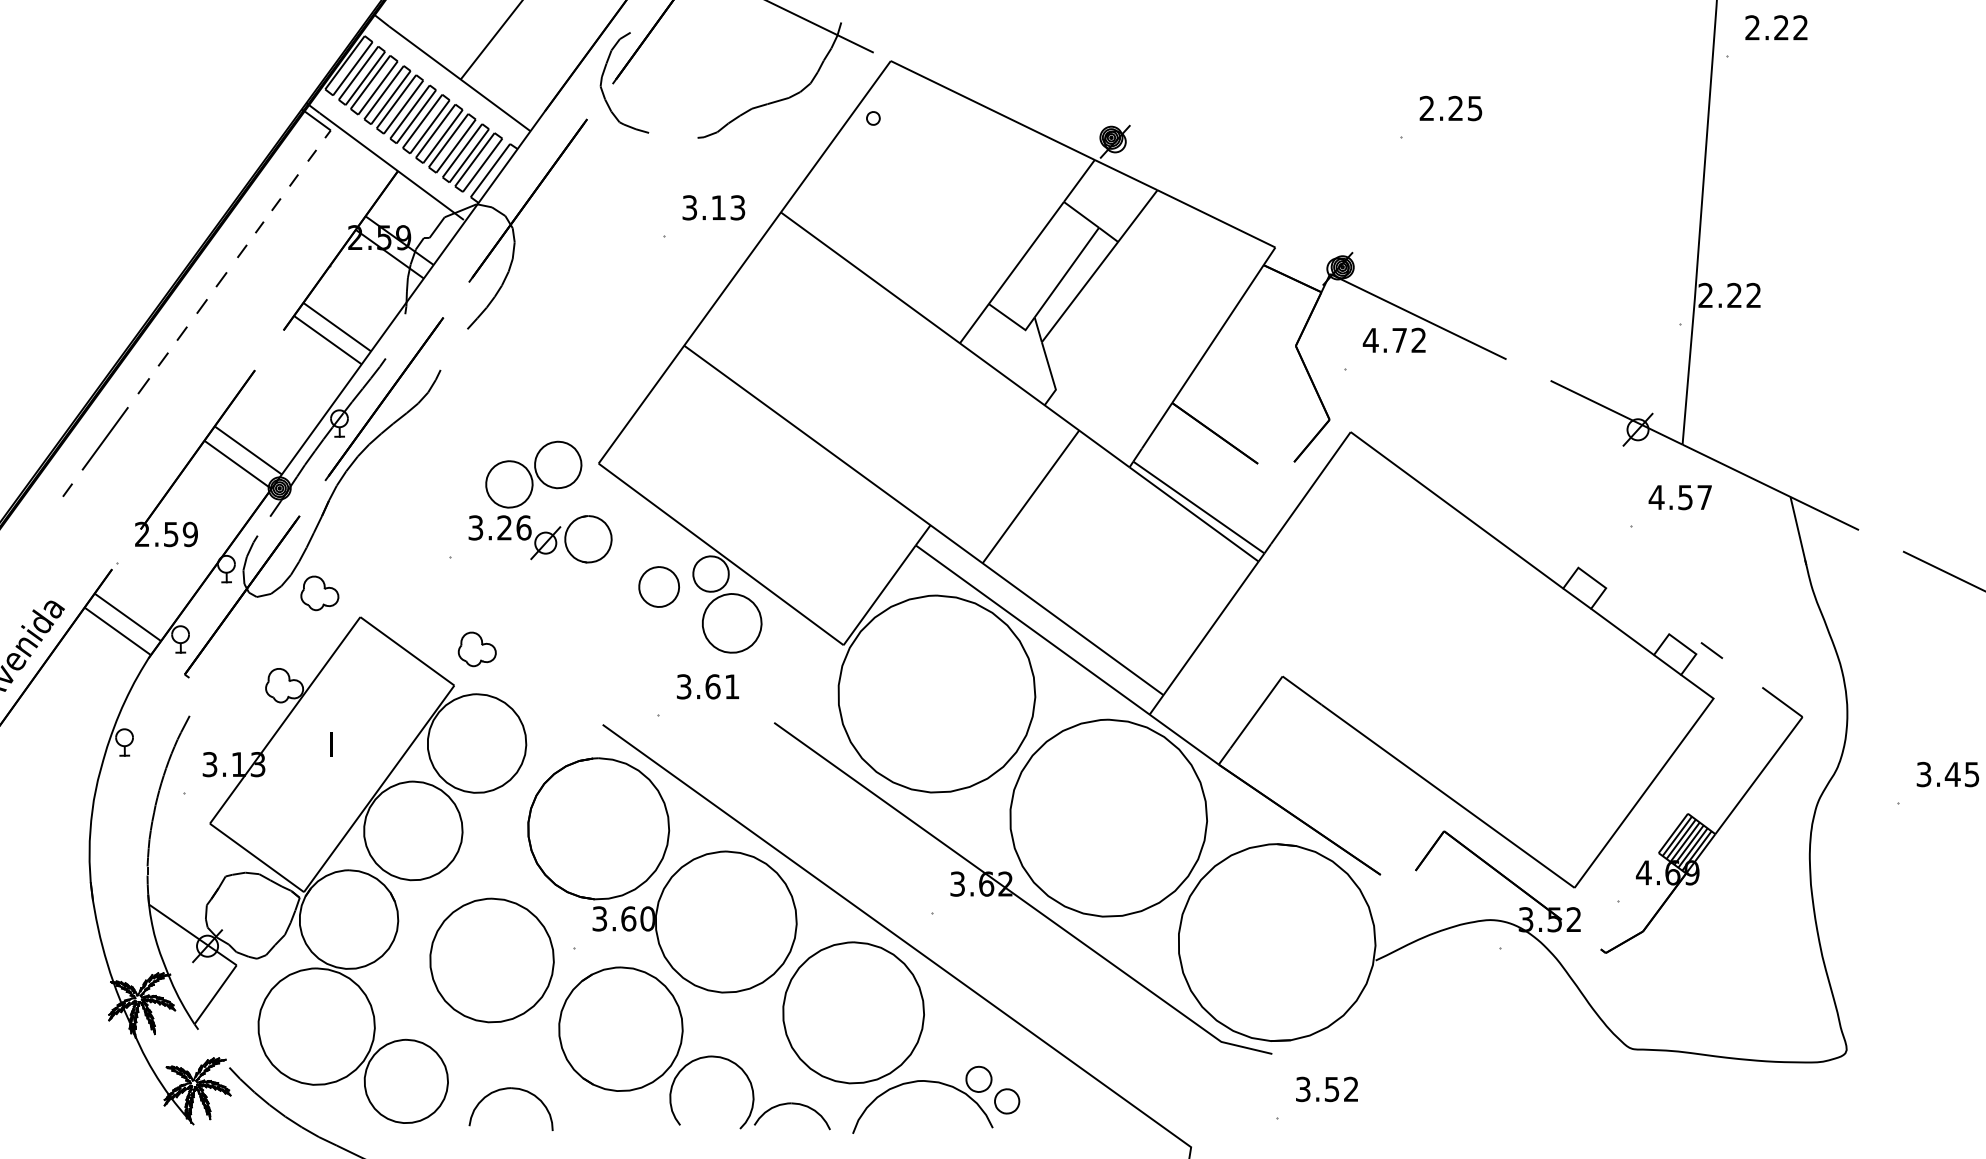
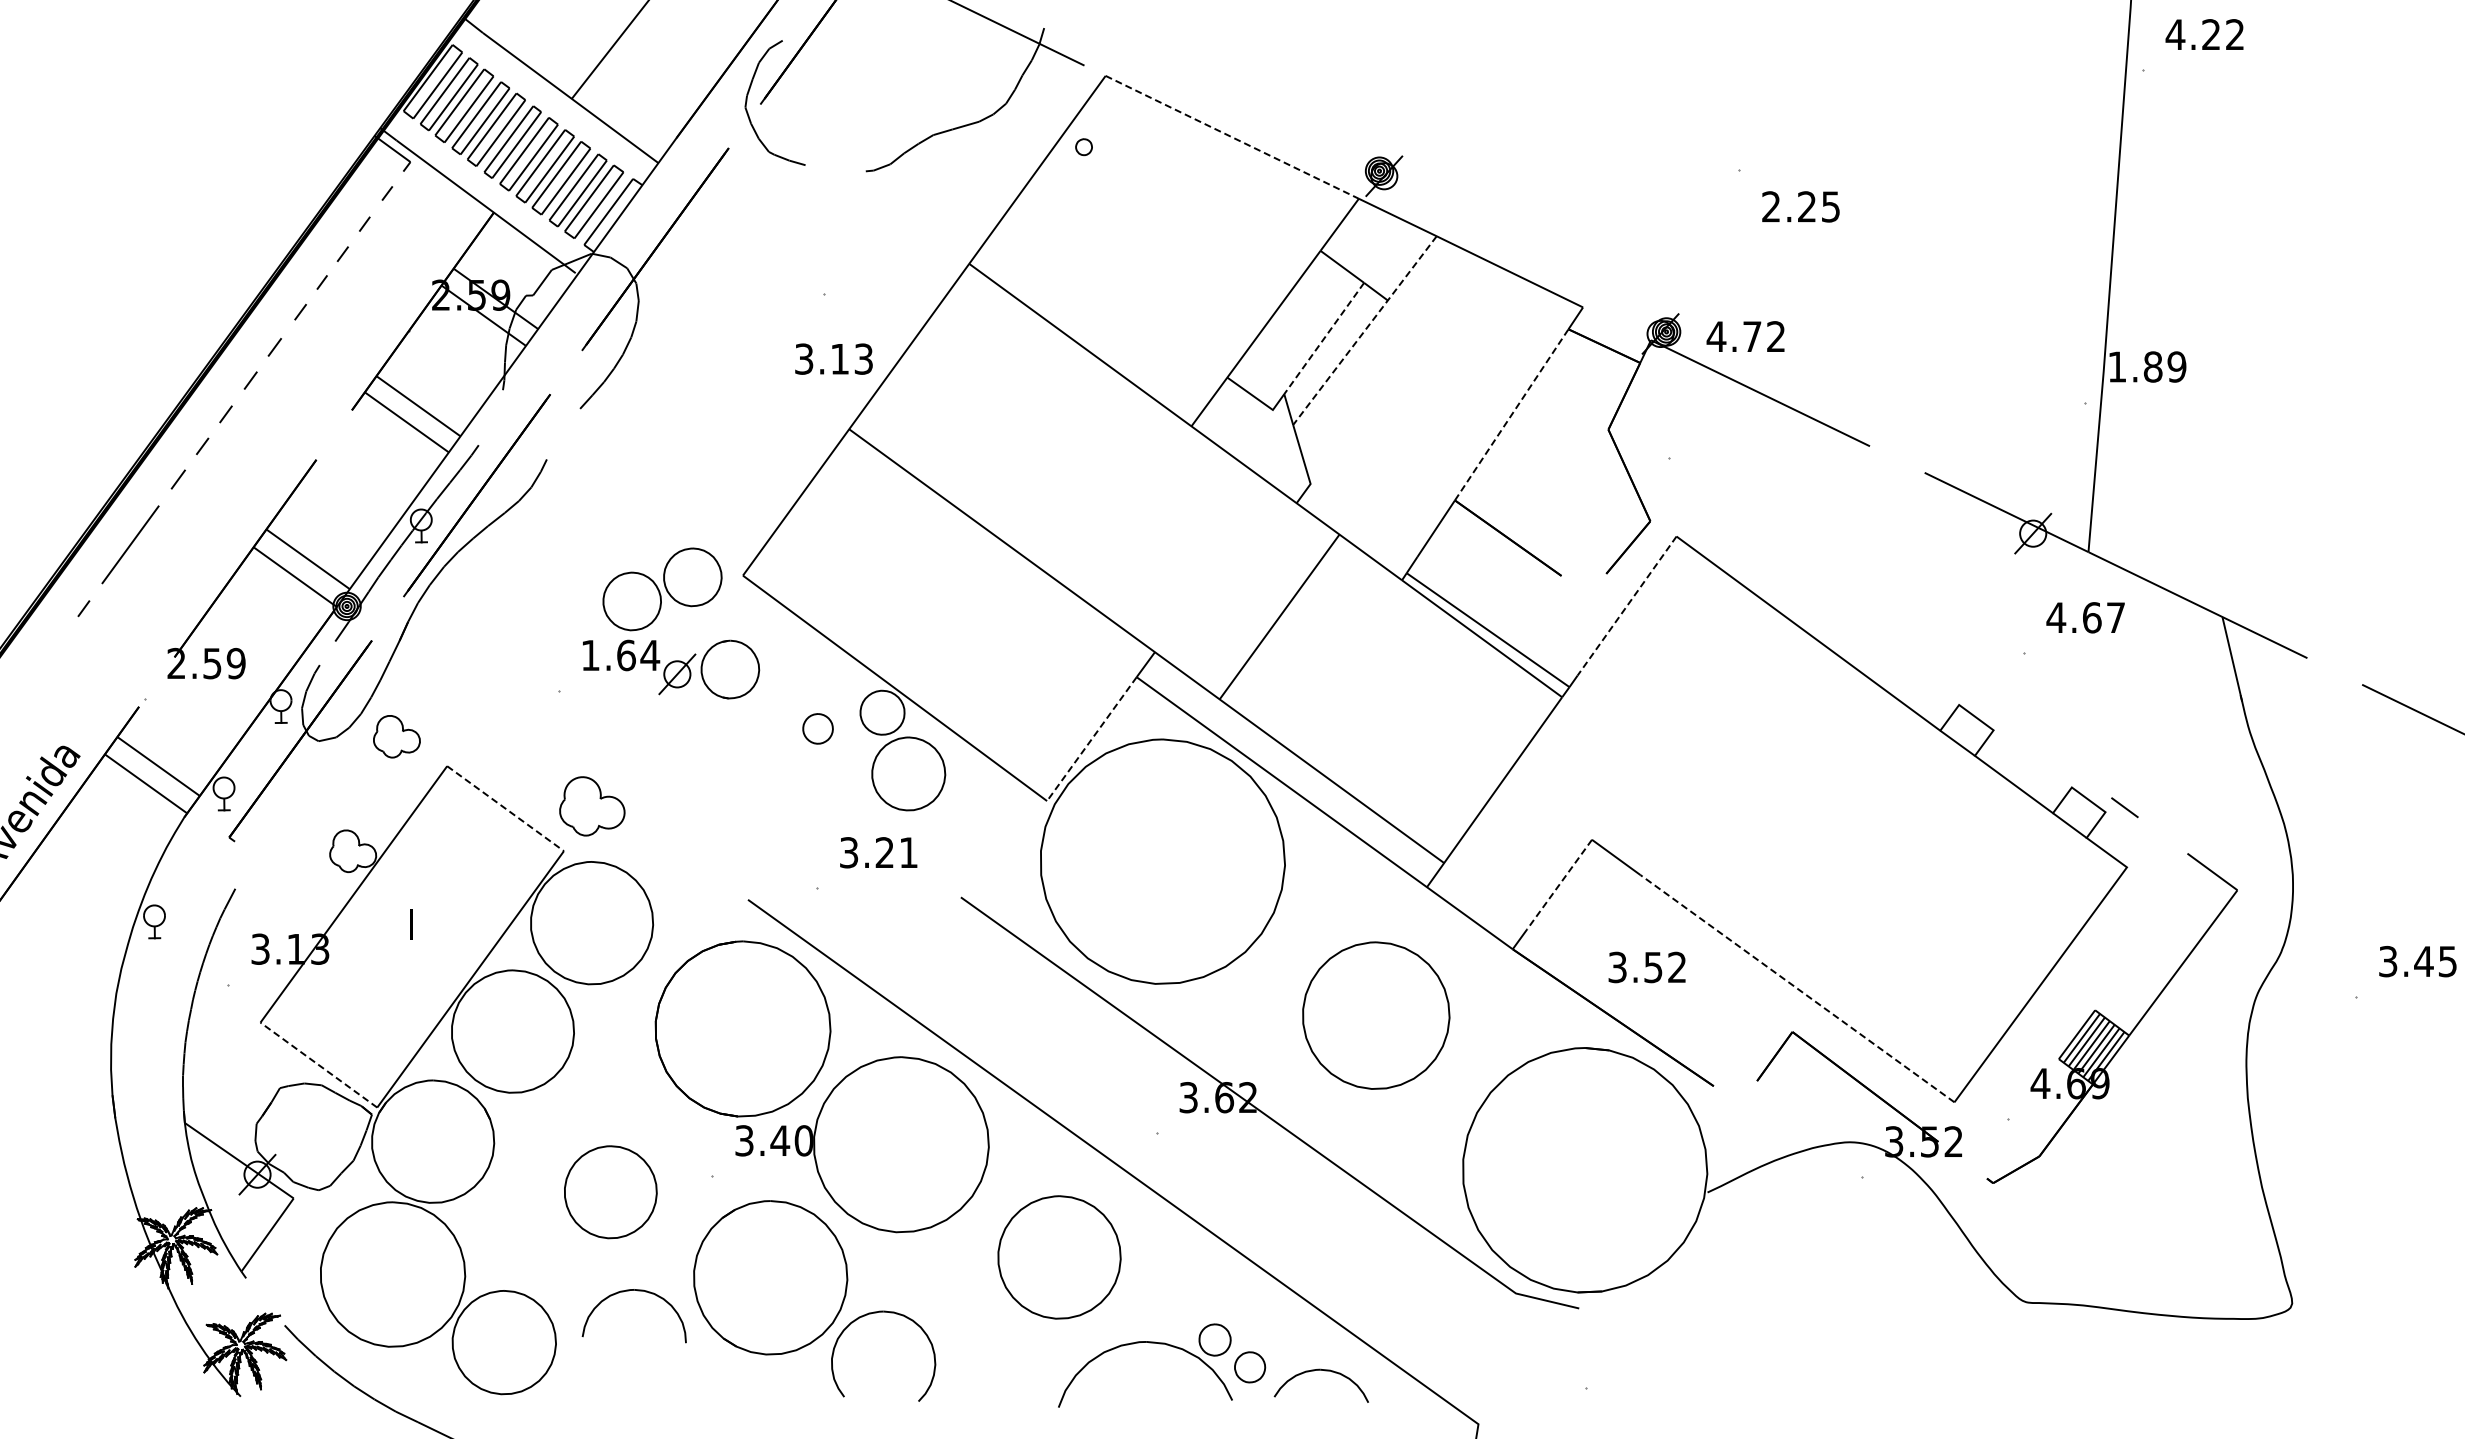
text: (1752, 27) -> (2175, 34), 2.22 -> 4.22
text: (1450, 108) -> (1800, 206), moved
line: (993, 110) -> (1232, 137), solid -> dashed
text: (713, 207) -> (833, 358), moved
line: (1099, 266) -> (1364, 330), solid -> dashed
line: (1066, 272) -> (1323, 338), solid -> dashed
text: (1730, 295) -> (2147, 366), 2.22 -> 1.89
line: (1217, 333) -> (1511, 414), solid -> dashed
text: (1394, 340) -> (1745, 336), moved
line: (1310, 488) -> (1626, 606), solid -> dashed
text: (1685, 497) -> (2092, 617), 4.57 -> 4.67
text: (499, 527) -> (620, 655), 3.26 -> 1.64
part: (658, 586) -> (817, 728), size x0.6
line: (879, 595) -> (1091, 739), solid -> dashed
part: (477, 648) -> (592, 805), size x1.4
line: (408, 651) -> (506, 808), solid -> dashed
text: (712, 686) -> (884, 852), 3.61 -> 3.21
line: (1256, 713) -> (1559, 885), solid -> dashed
line: (1448, 796) -> (1797, 988), solid -> dashed
part: (1109, 817) -> (1376, 1015), size x0.6
line: (256, 857) -> (318, 1064), solid -> dashed
text: (628, 918) -> (780, 1140), 3.60 -> 3.40
part: (491, 959) -> (610, 1191), size x0.6
part: (853, 1012) -> (1059, 1257), size x0.7
part: (507, 1089) -> (629, 1291), moved
text: (1326, 1089) -> (1646, 967), moved
part: (795, 1104) -> (1325, 1371), moved

